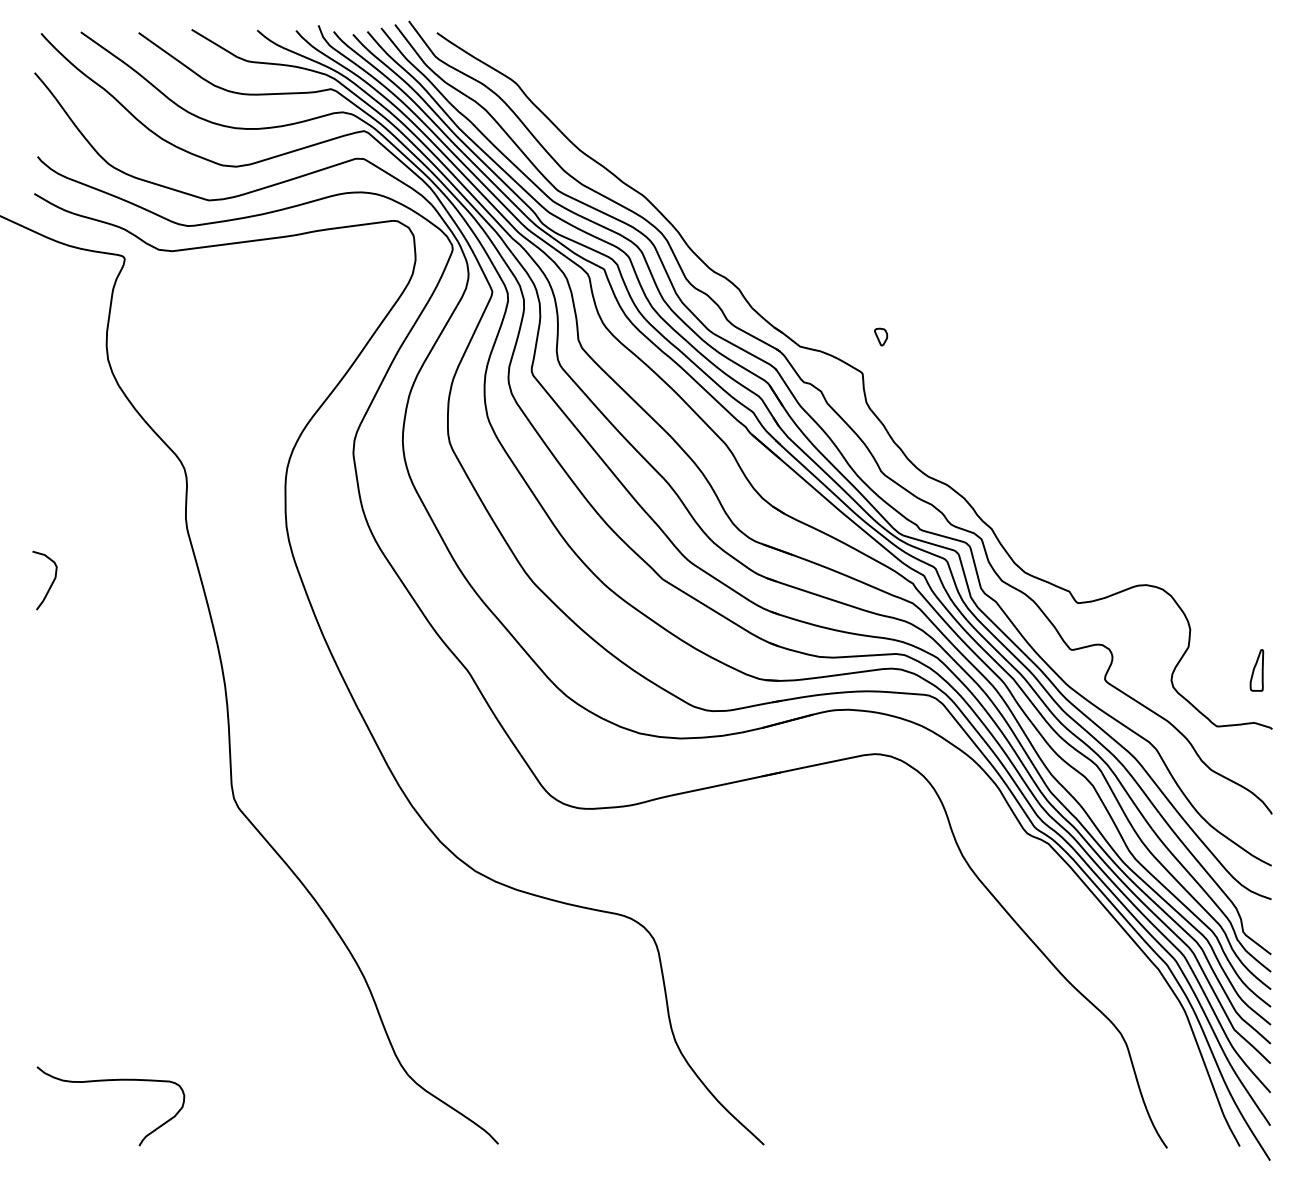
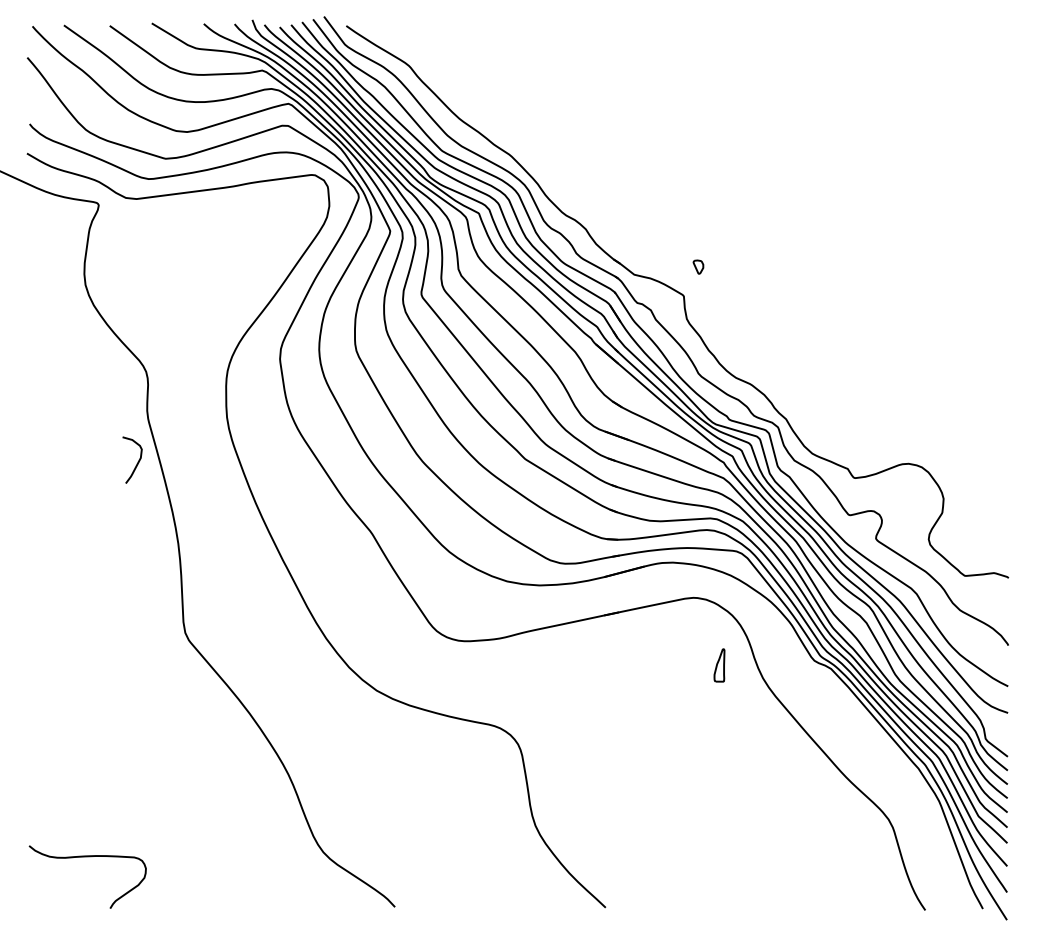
curve: (51, 582) -> (137, 461), moved
part: (1256, 670) -> (719, 665), moved

